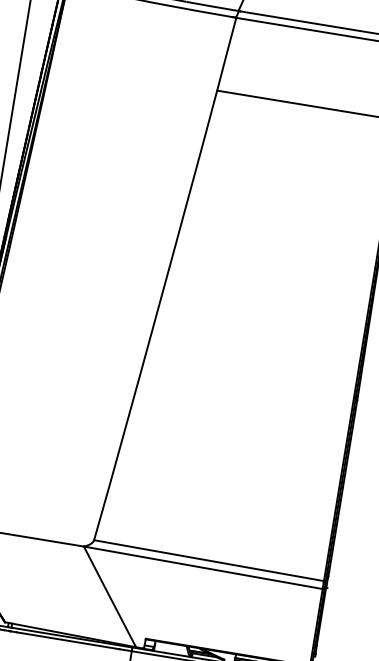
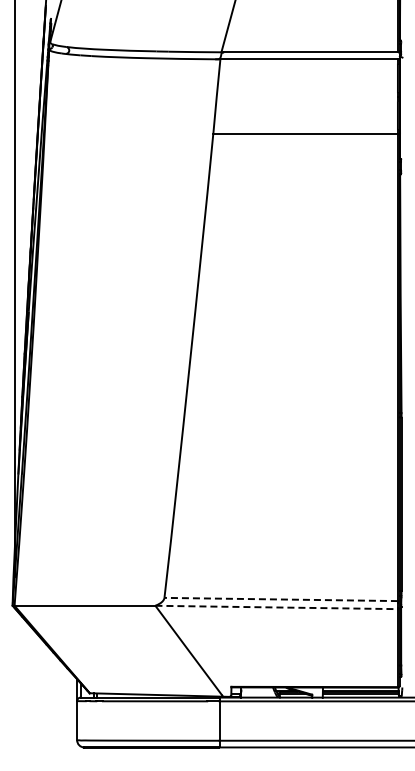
line: (209, 560) -> (281, 599), solid -> dashed
line: (204, 567) -> (277, 607), solid -> dashed

